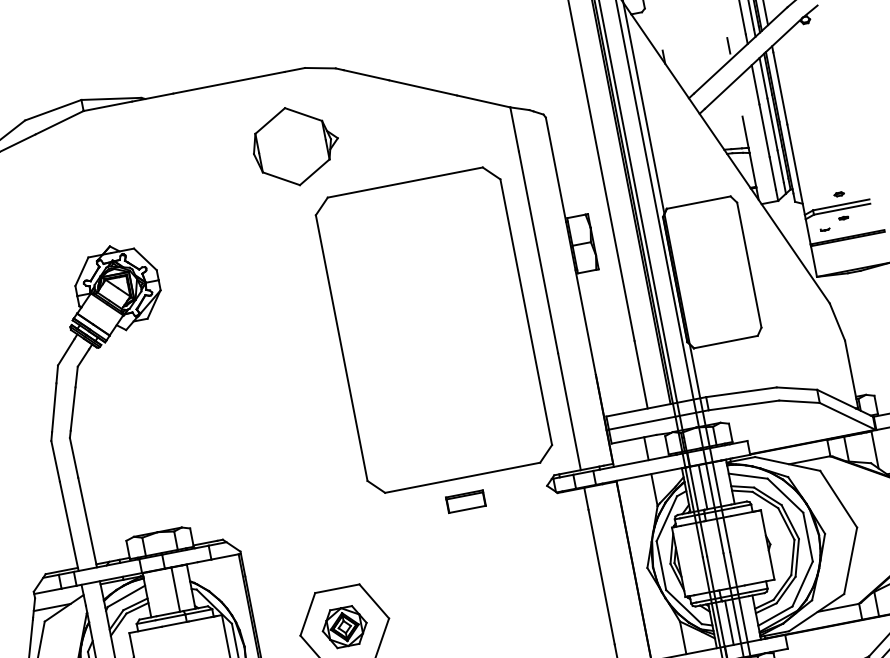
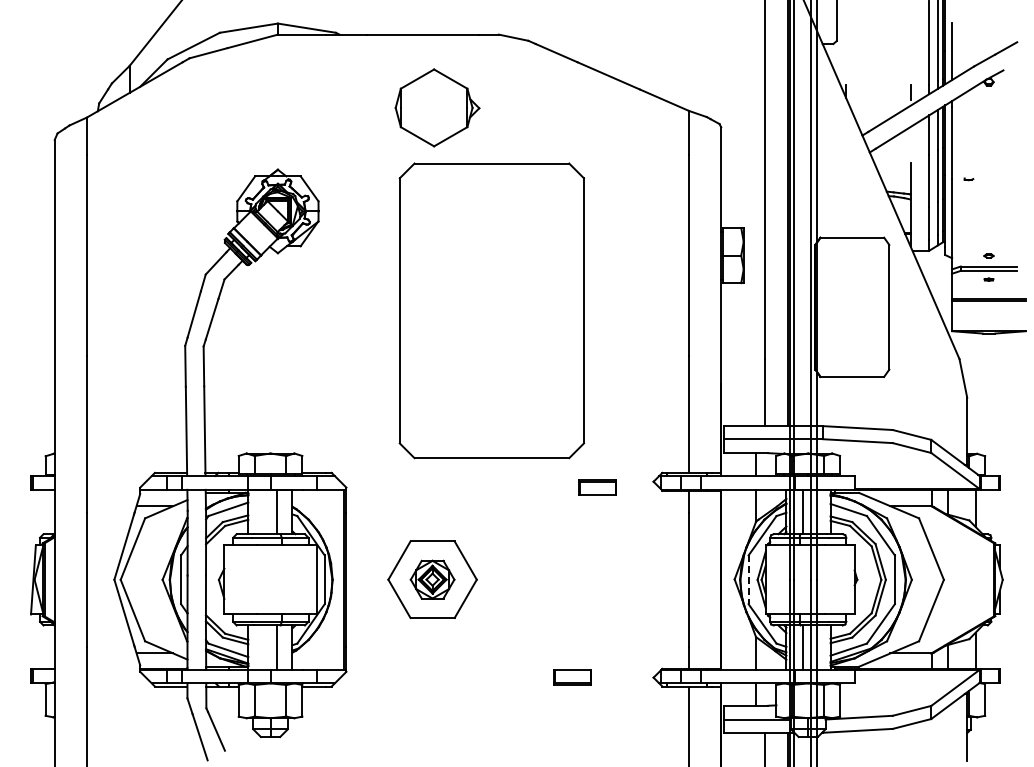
part: (295, 145) -> (437, 107), moved
part: (824, 229) -> (968, 179), moved
part: (433, 329) -> (491, 310), moved
part: (465, 501) -> (597, 487), moved
line: (661, 566) -> (748, 580), solid -> dashed

